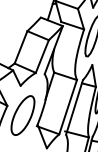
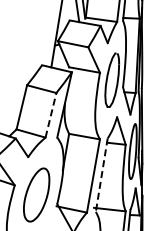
line: (41, 56) -> (50, 115), solid -> dashed
line: (74, 107) -> (101, 175), solid -> dashed

